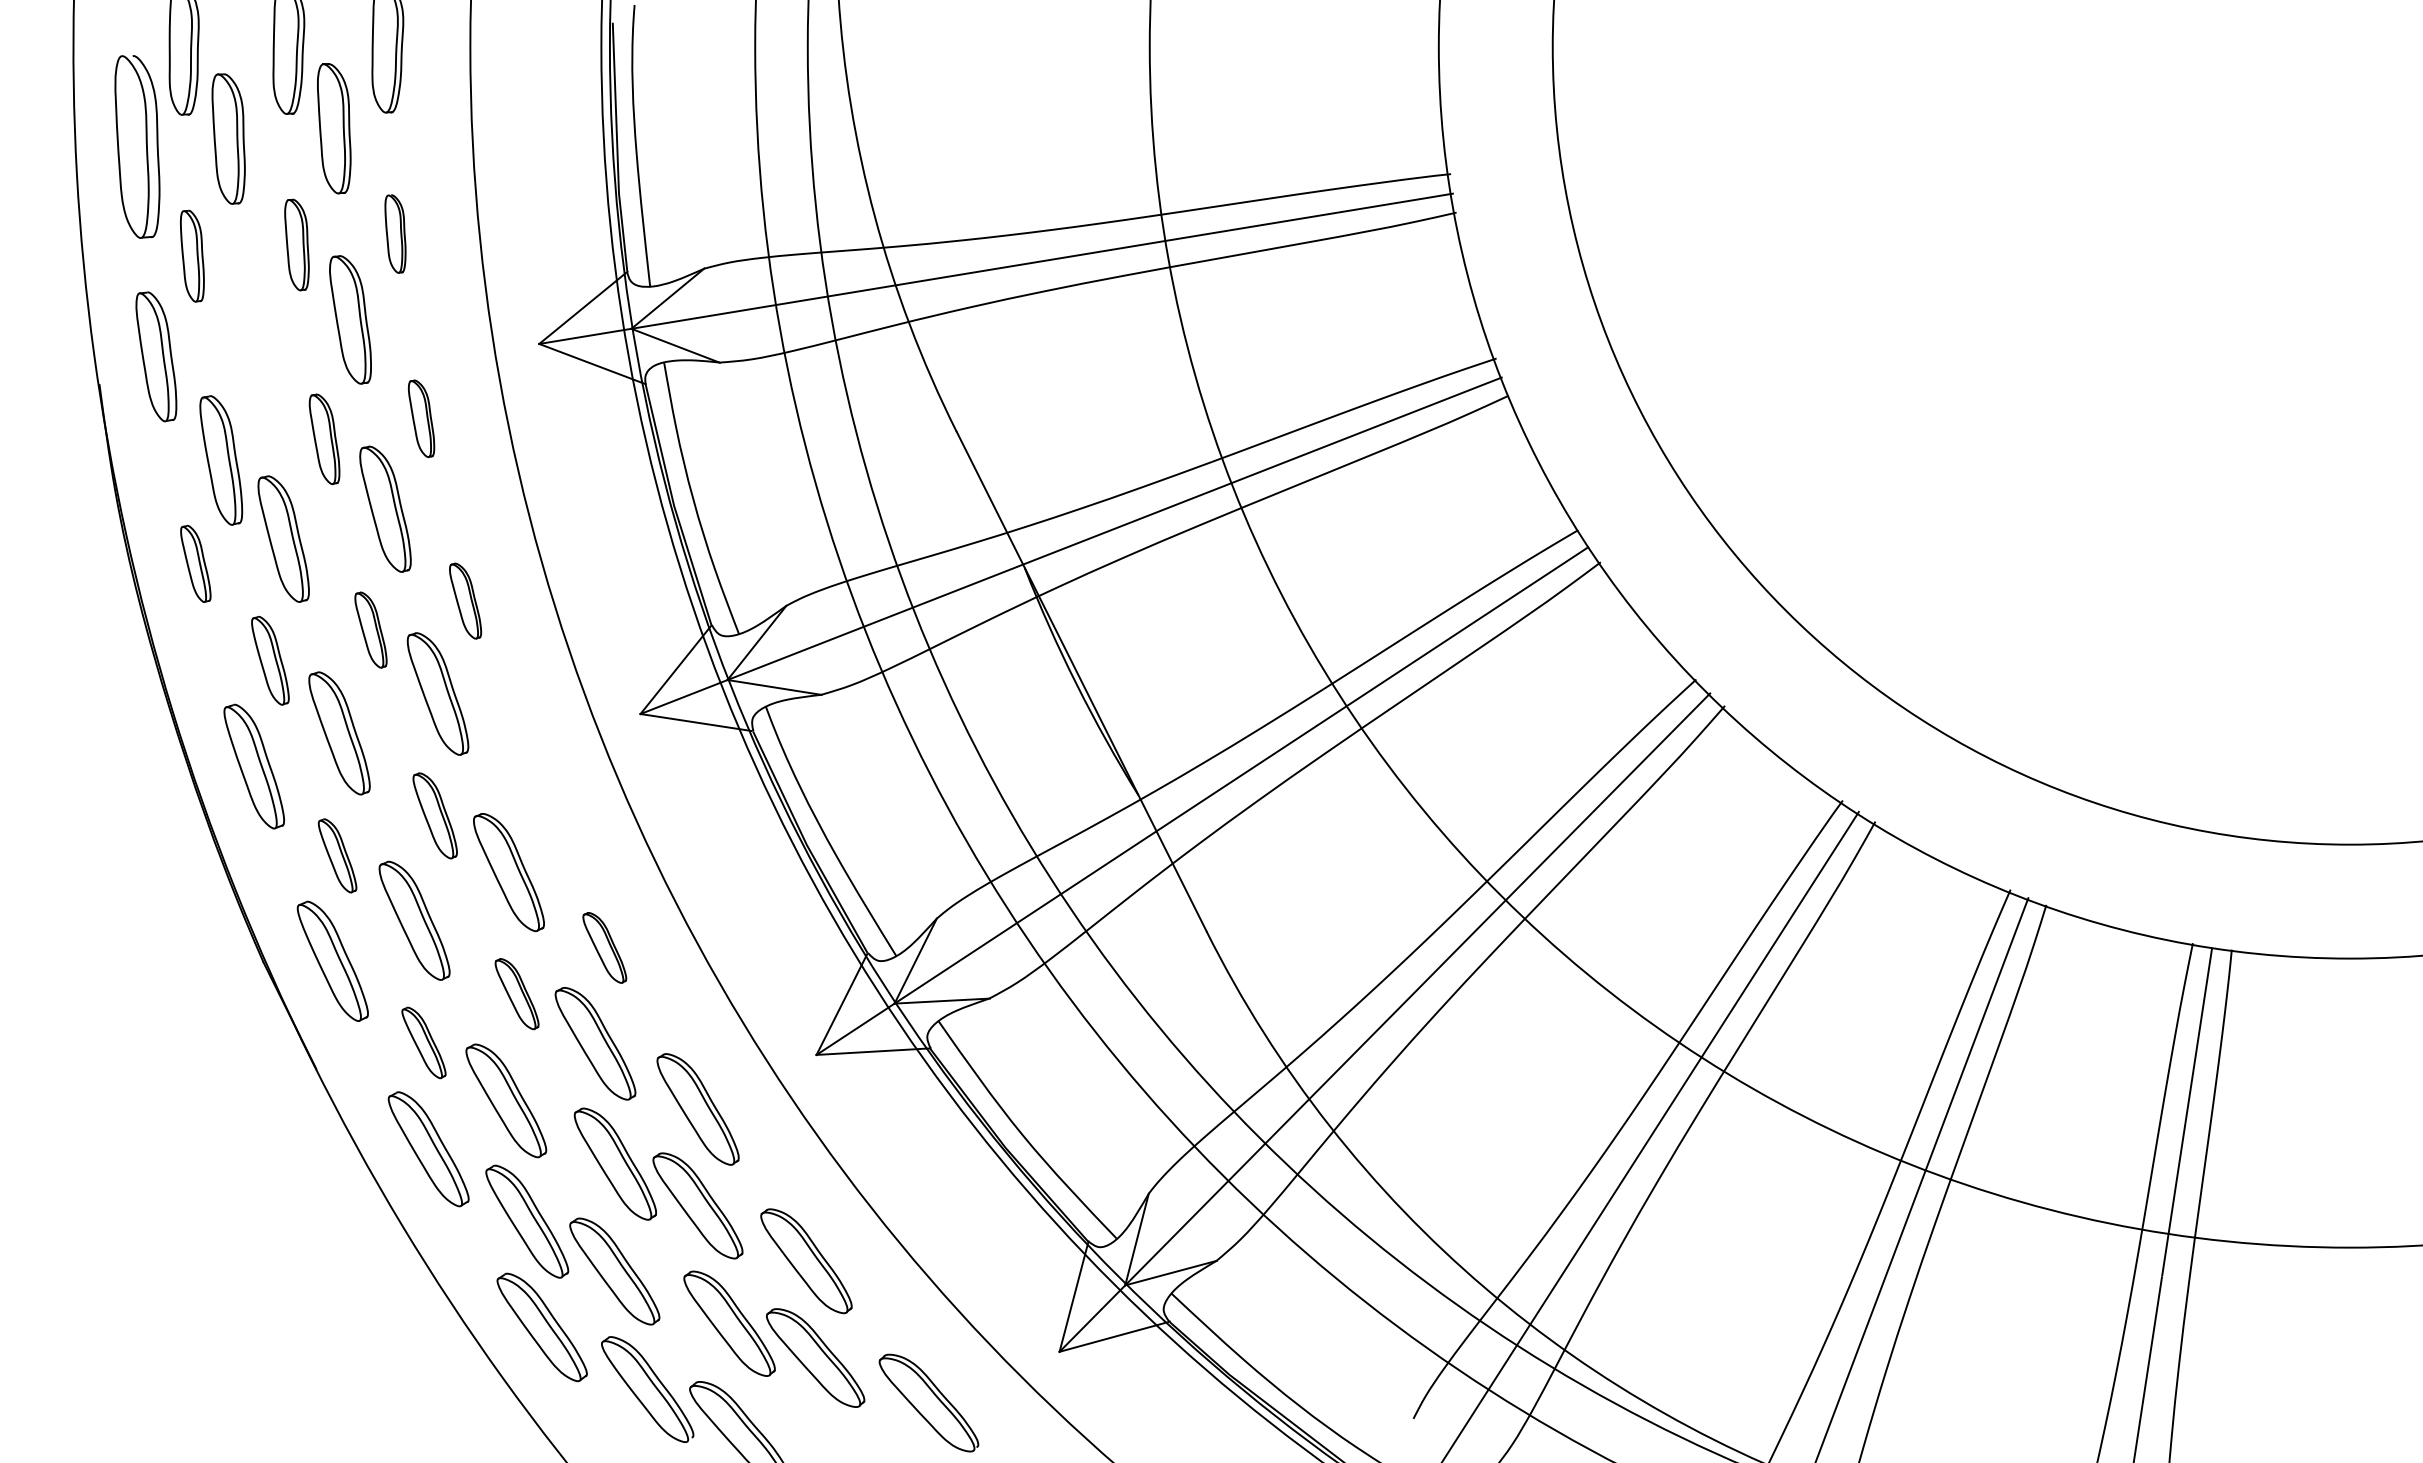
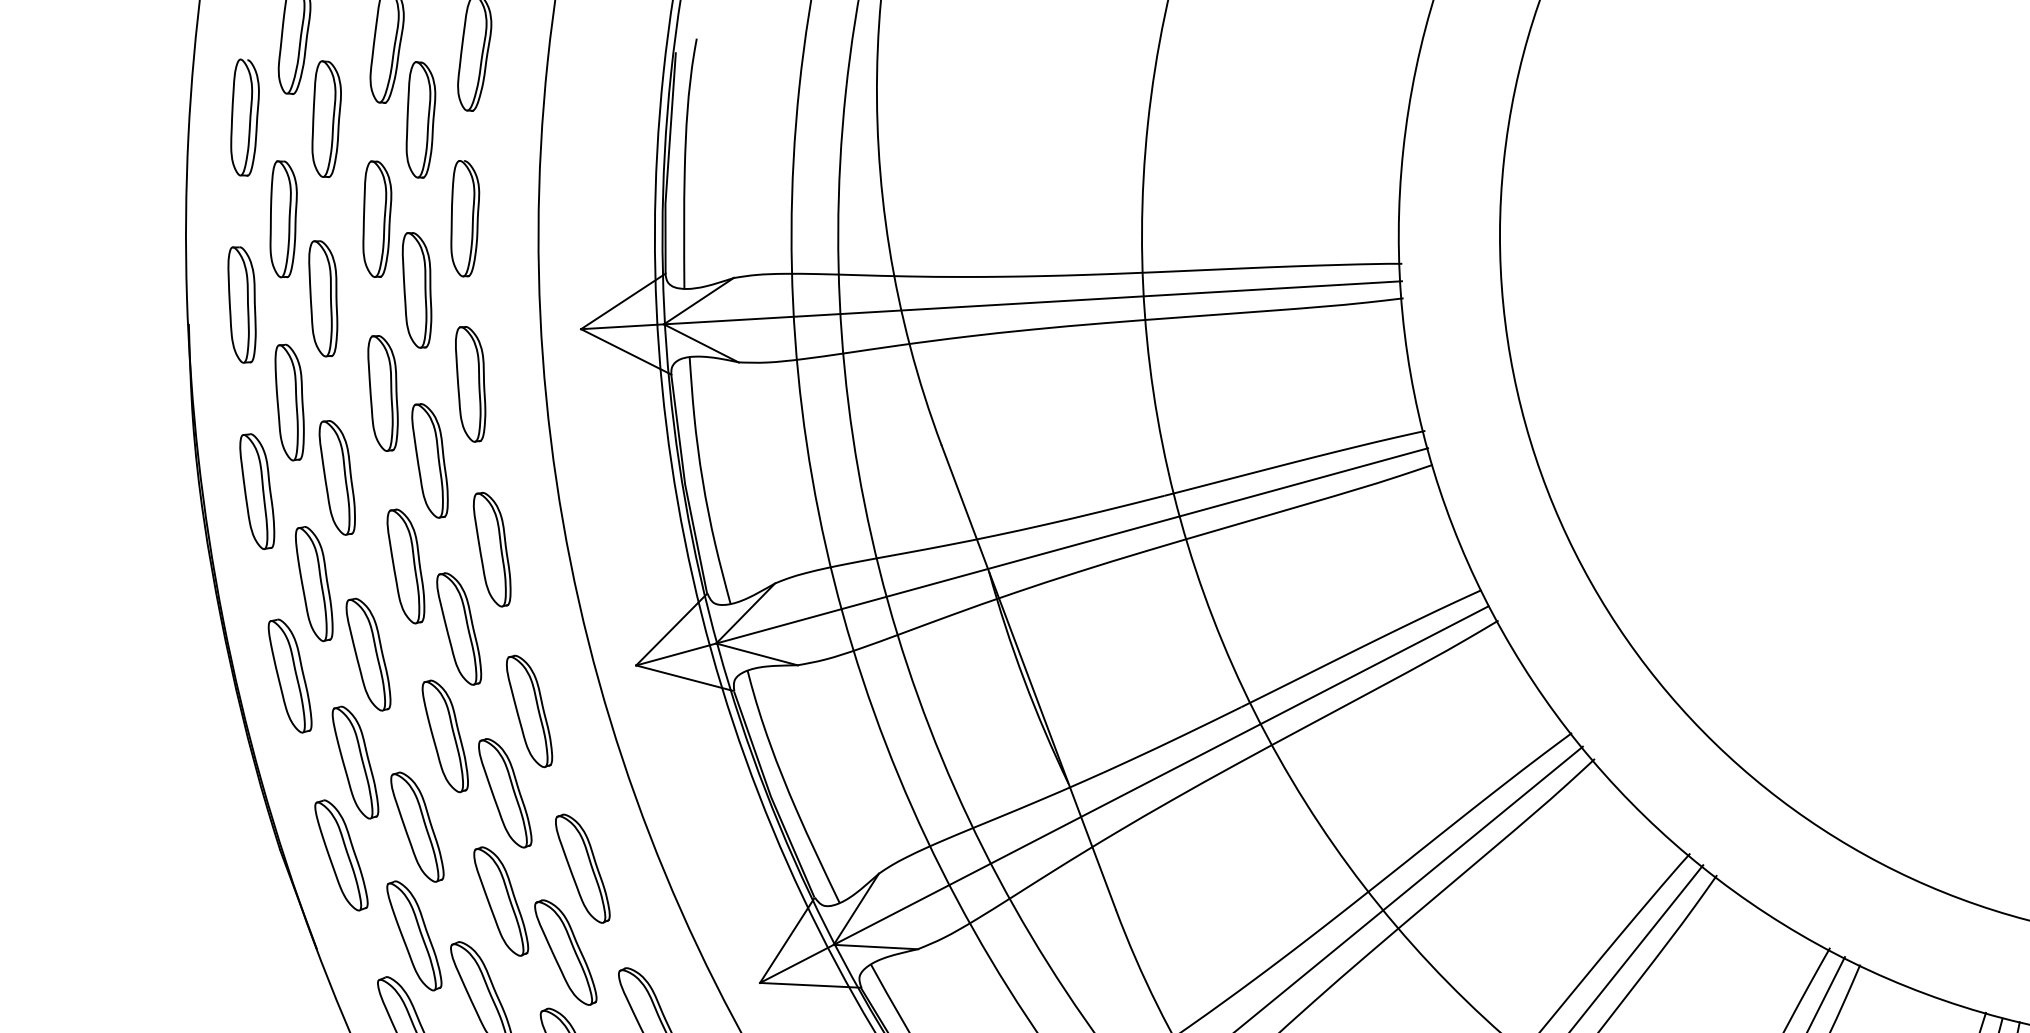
part: (136, 146) -> (243, 117), size x0.71
part: (395, 233) -> (464, 218), size x1.67
part: (296, 244) -> (375, 218), size x1.43
part: (192, 256) -> (282, 219), size x1.43
part: (246, 340) -> (322, 298), added
part: (421, 418) -> (470, 384), size x1.67
part: (324, 439) -> (382, 393), size x1.43
part: (195, 563) -> (257, 491), size x1.67
part: (465, 600) -> (492, 548), size x1.67
part: (370, 629) -> (405, 565), size x1.67
part: (270, 660) -> (314, 583), size x1.43
part: (526, 777) -> (529, 710), added
part: (435, 815) -> (445, 736), size x1.43
part: (337, 855) -> (355, 762), size x1.67
part: (604, 947) -> (582, 868), size x1.67
part: (516, 993) -> (500, 900), size x1.67
part: (423, 1042) -> (413, 935), size x1.67

